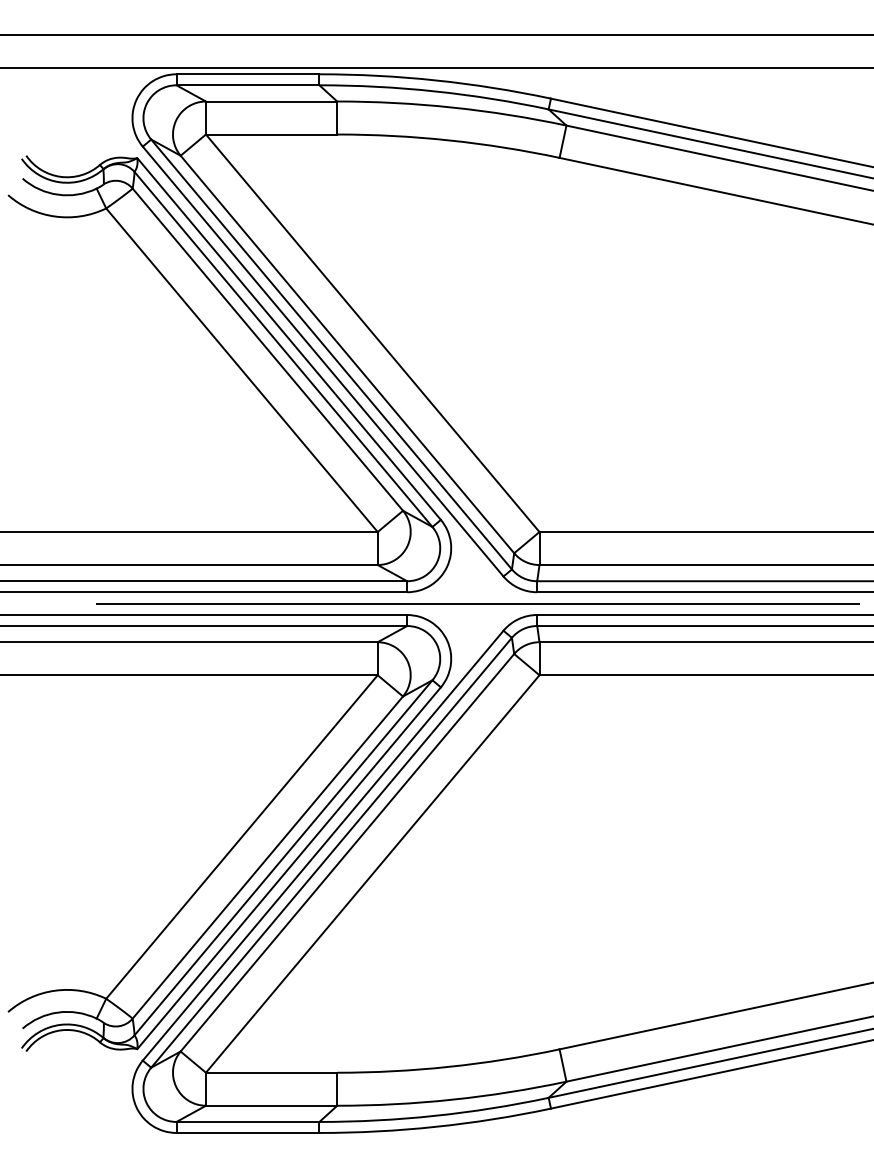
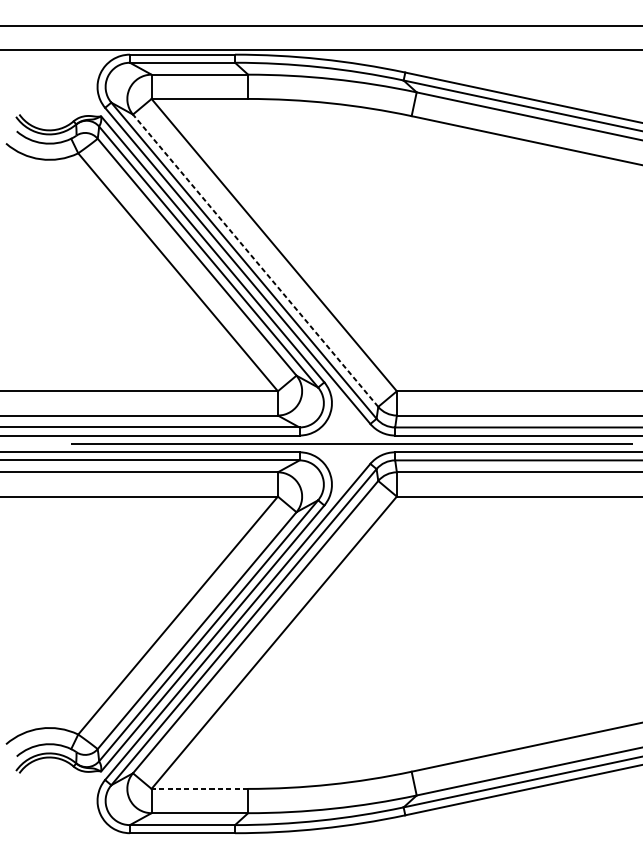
line: (347, 354) -> (255, 260), solid -> dashed
line: (271, 1072) -> (199, 788), solid -> dashed

